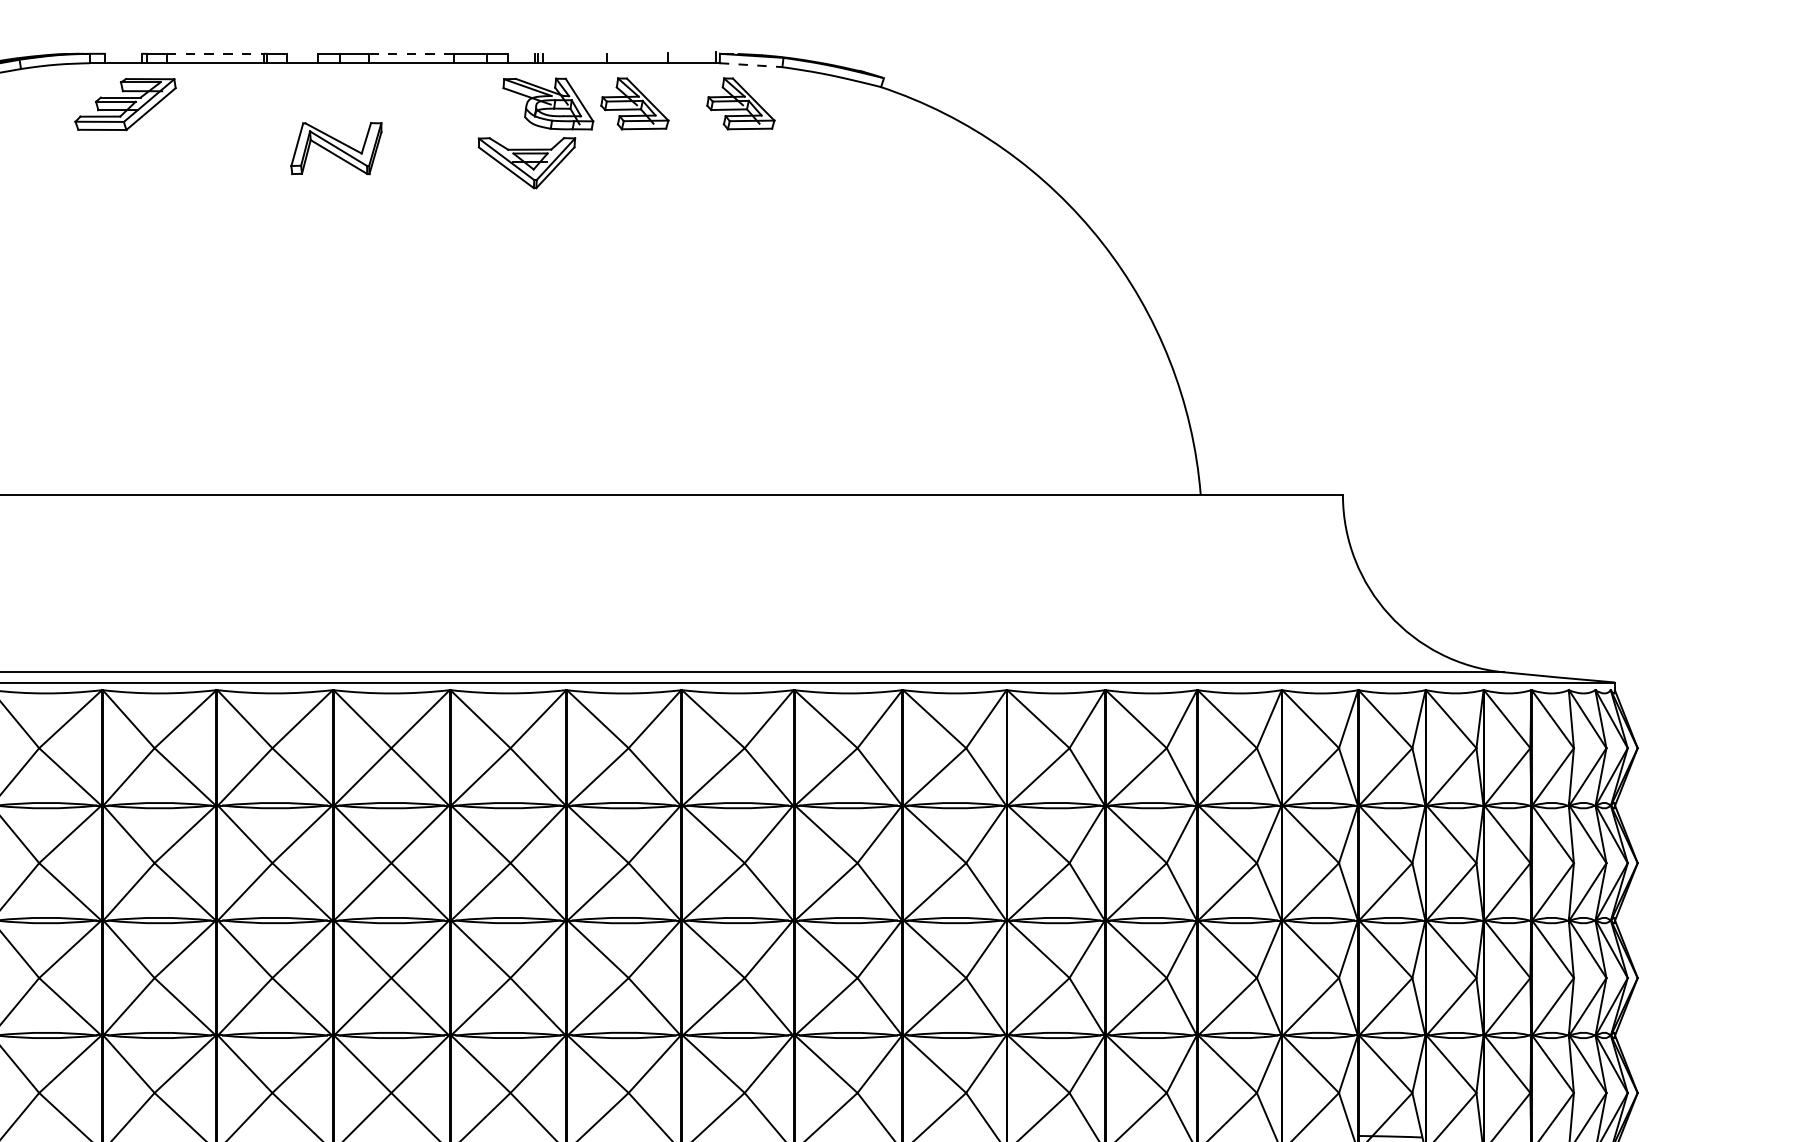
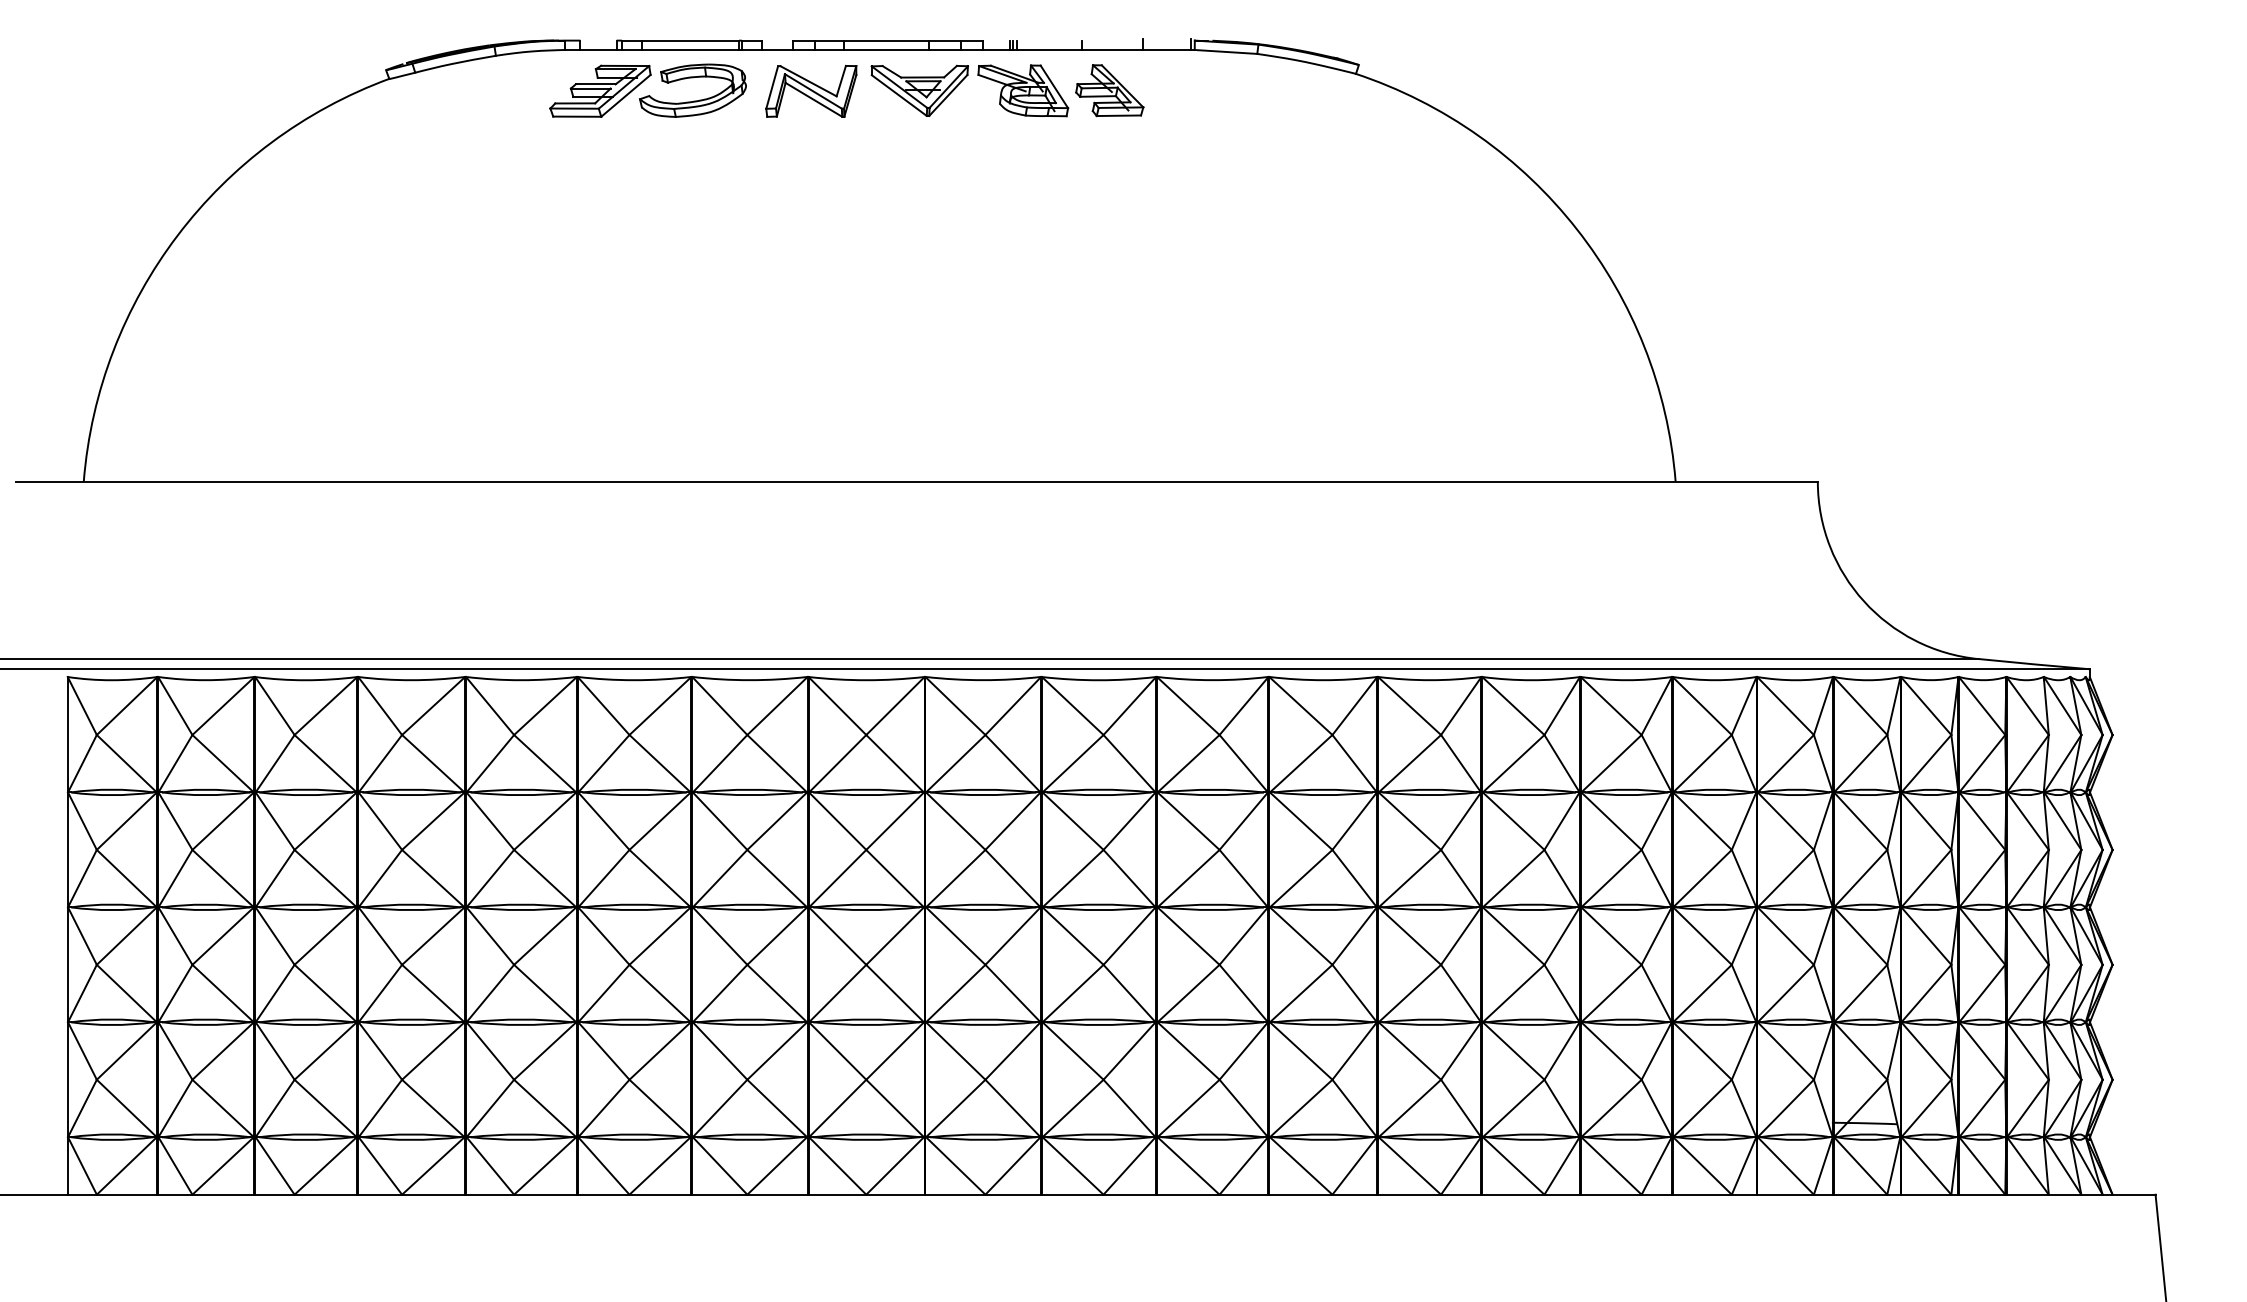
line: (215, 53) -> (690, 40), dashed -> solid
line: (411, 53) -> (886, 40), dashed -> solid
line: (751, 64) -> (1226, 51), dashed -> solid
part: (740, 103) -> (1215, 90), removed
part: (218, 113) -> (693, 100), added
part: (336, 147) -> (811, 90), moved
part: (526, 162) -> (919, 90), moved

